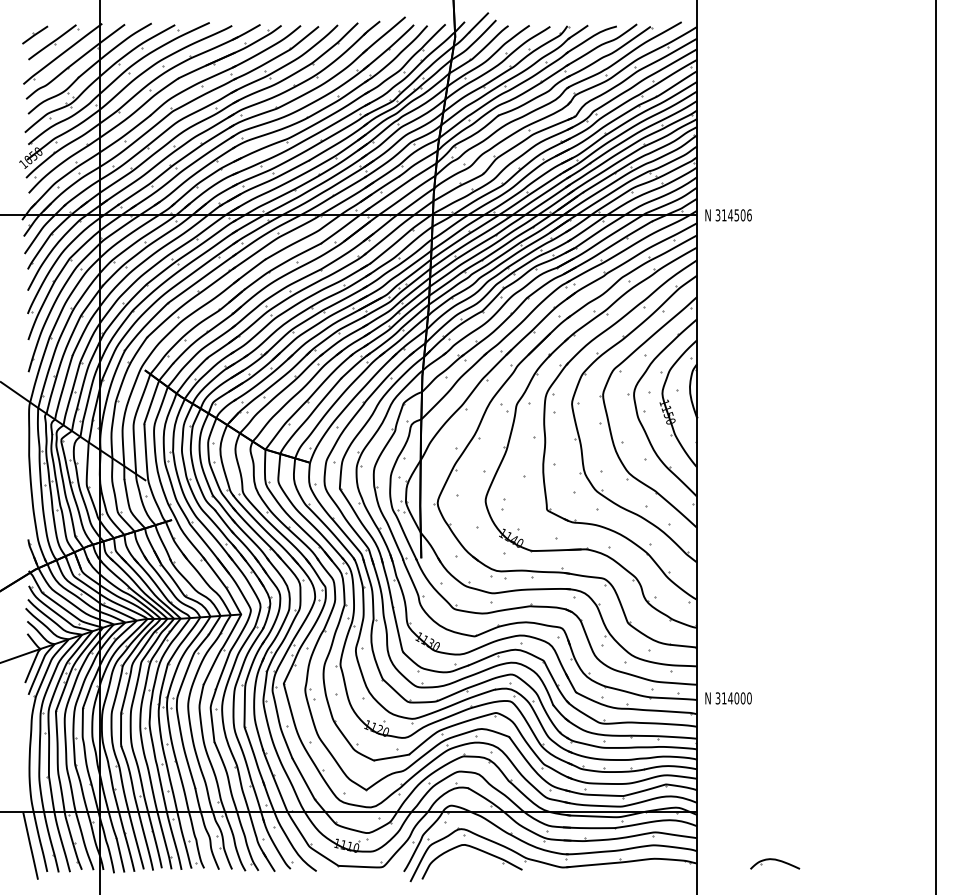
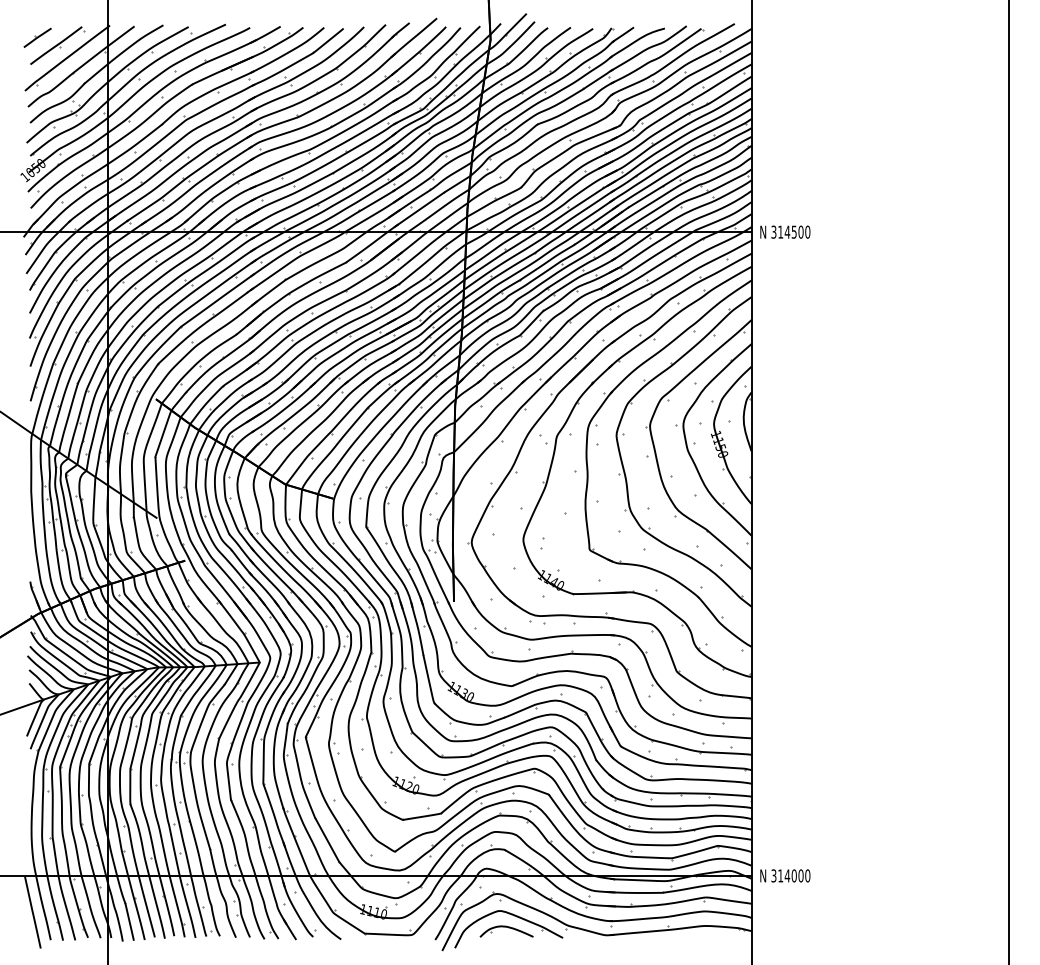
text: (749, 215) -> (807, 232), 314506 -> 314500
text: (728, 698) -> (785, 876), moved
part: (775, 863) -> (507, 931), moved

